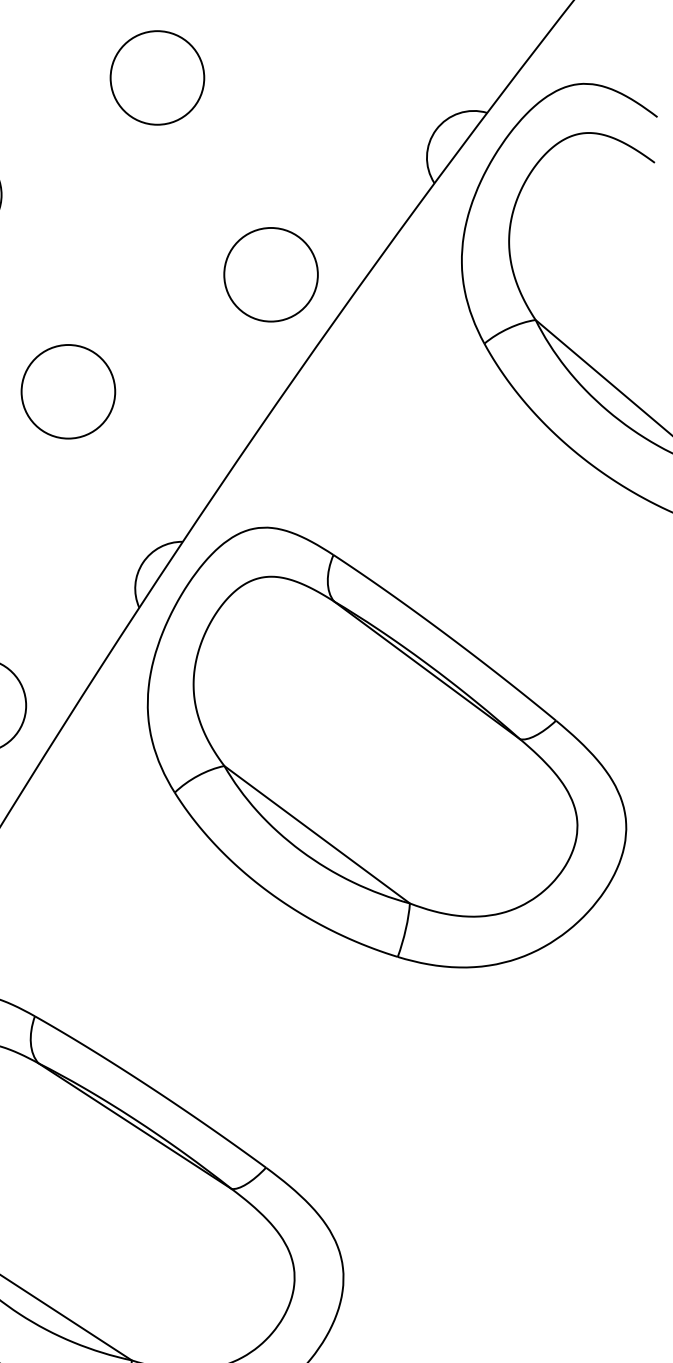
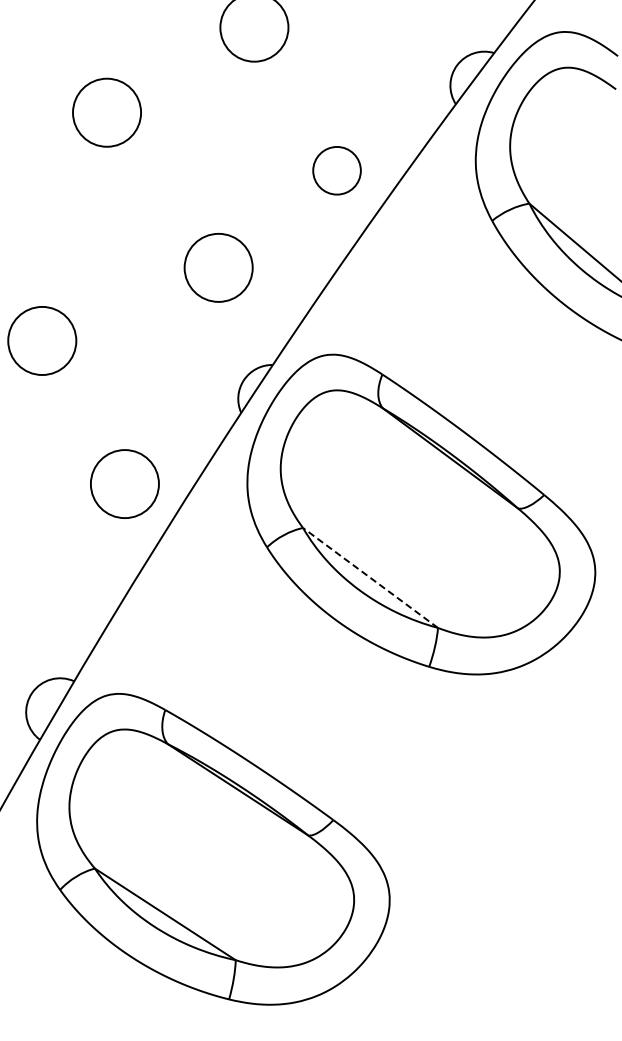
circle: (271, 274) -> (337, 170), size x0.7
circle: (68, 391) -> (218, 267), moved
line: (317, 834) -> (370, 577), solid -> dashed

